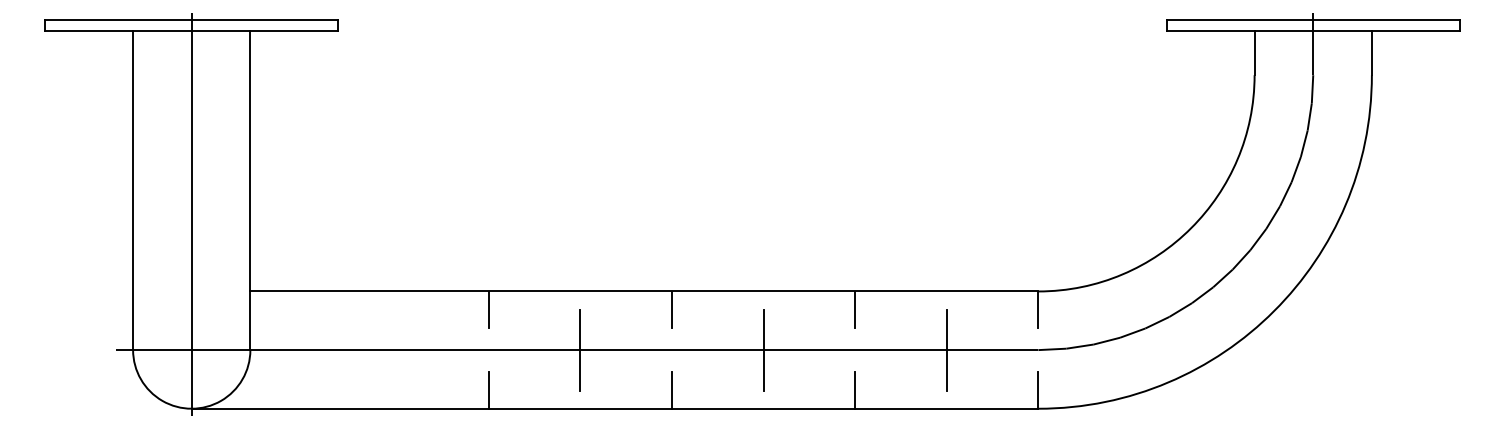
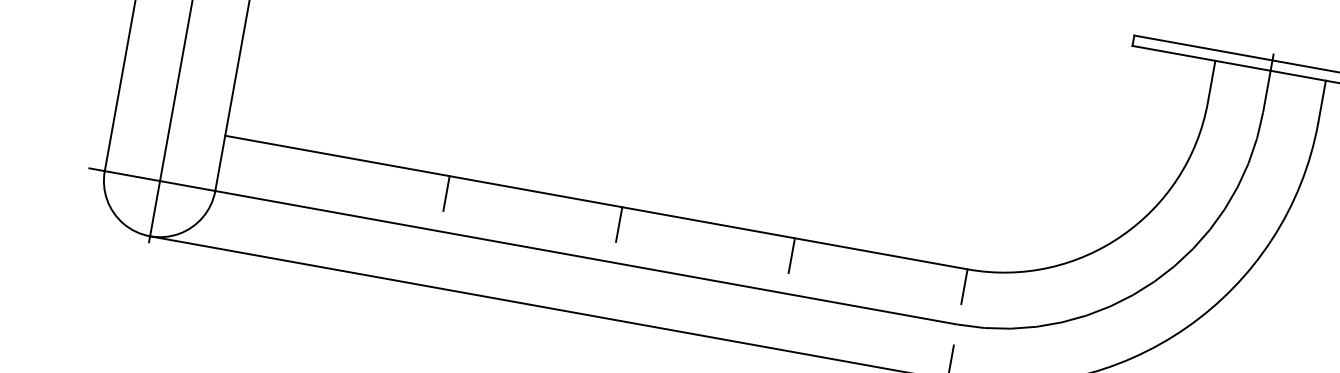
line: (580, 350) -> (526, 247), removed
line: (763, 350) -> (698, 278), removed
line: (946, 350) -> (871, 309), removed
line: (488, 390) -> (432, 269), removed
line: (671, 390) -> (605, 300), removed
line: (855, 390) -> (778, 331), removed

